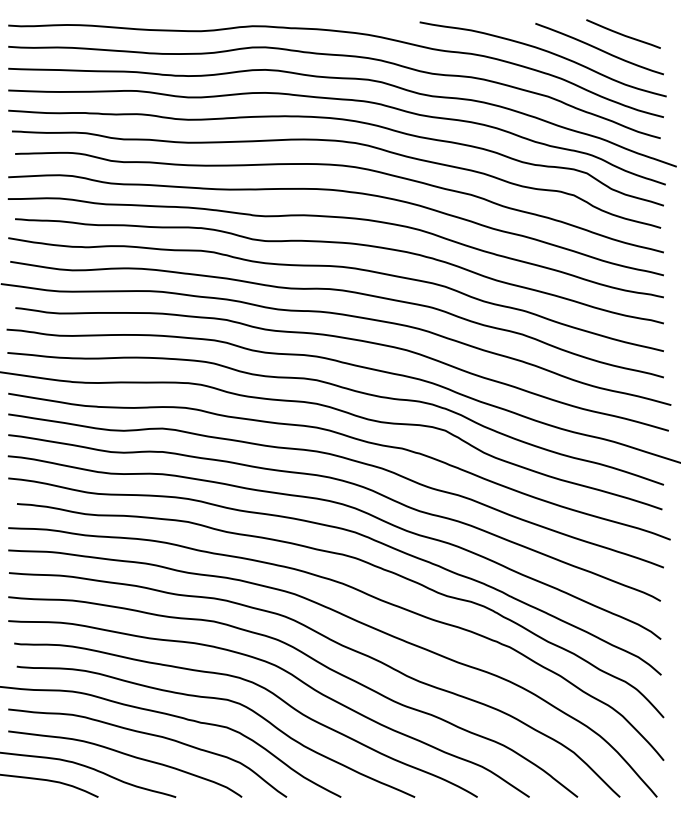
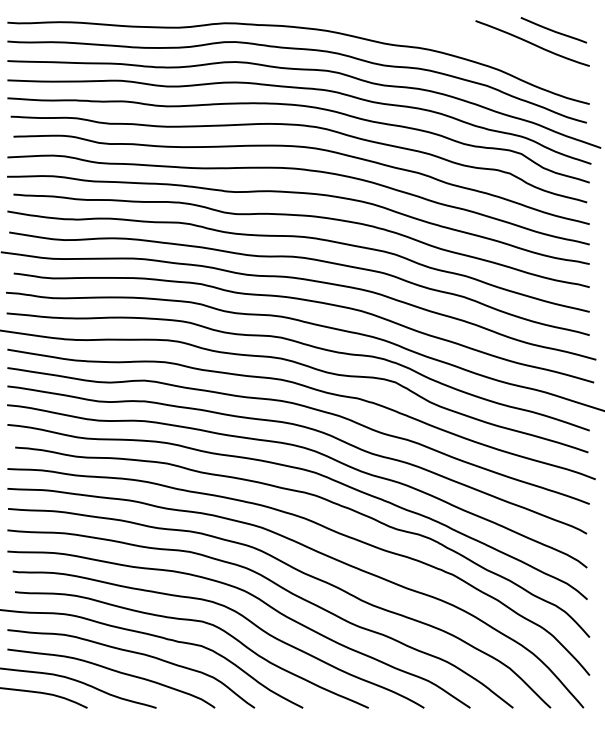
curve: (546, 52) -> (485, 46), removed

